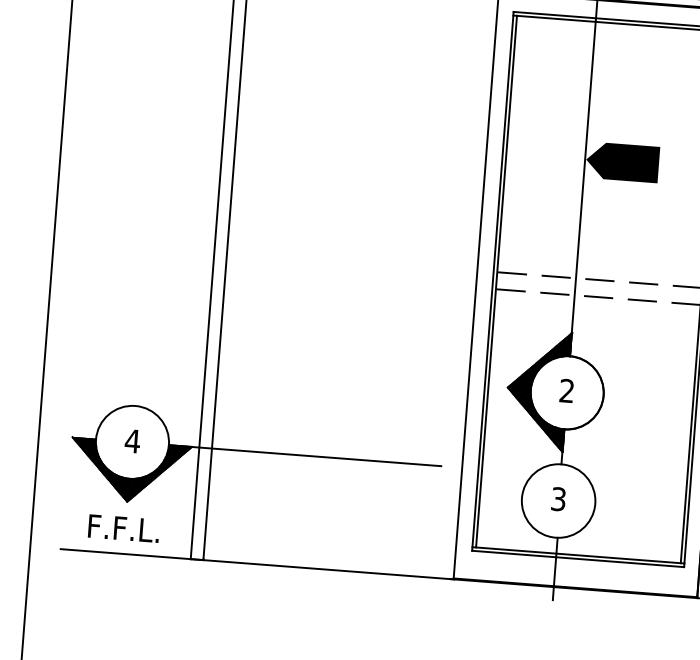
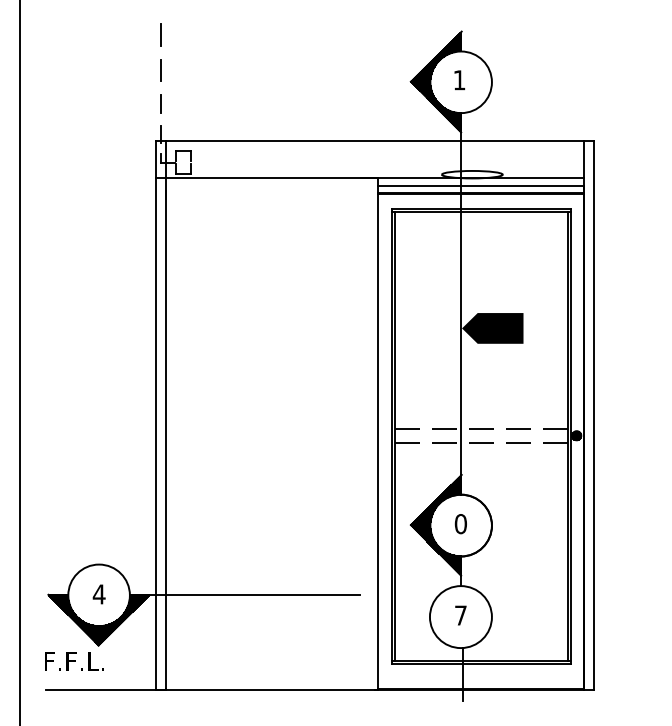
text: (566, 391) -> (460, 524), 2 -> 0
text: (558, 499) -> (460, 615), 3 -> 7
text: (123, 528) -> (74, 661), moved

